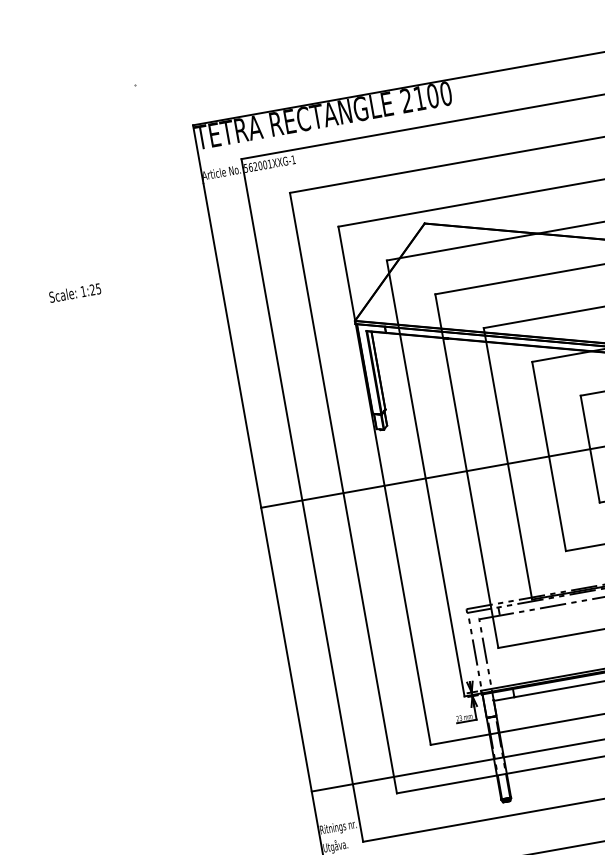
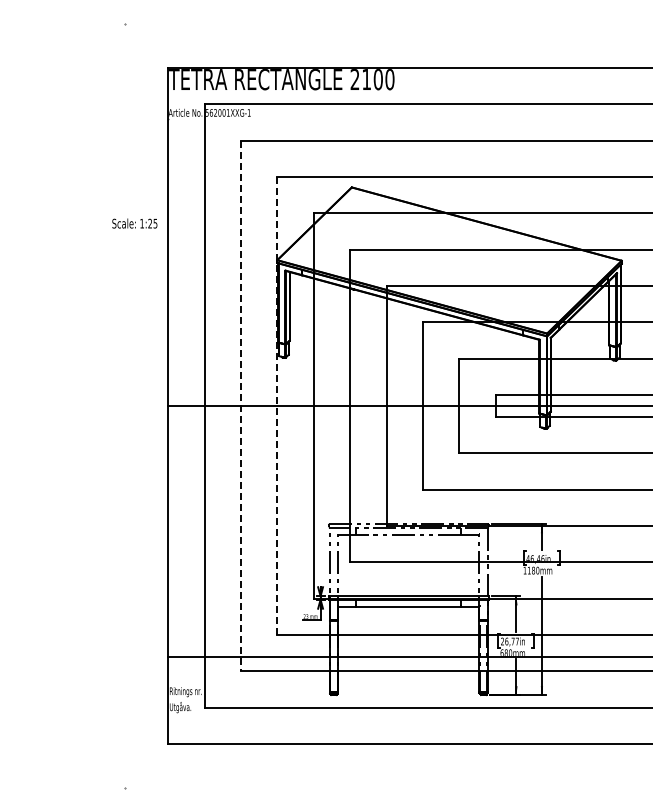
text: (74, 292) -> (134, 223), moved
line: (384, 485) -> (277, 405), solid -> dashed
line: (343, 493) -> (241, 406), solid -> dashed

